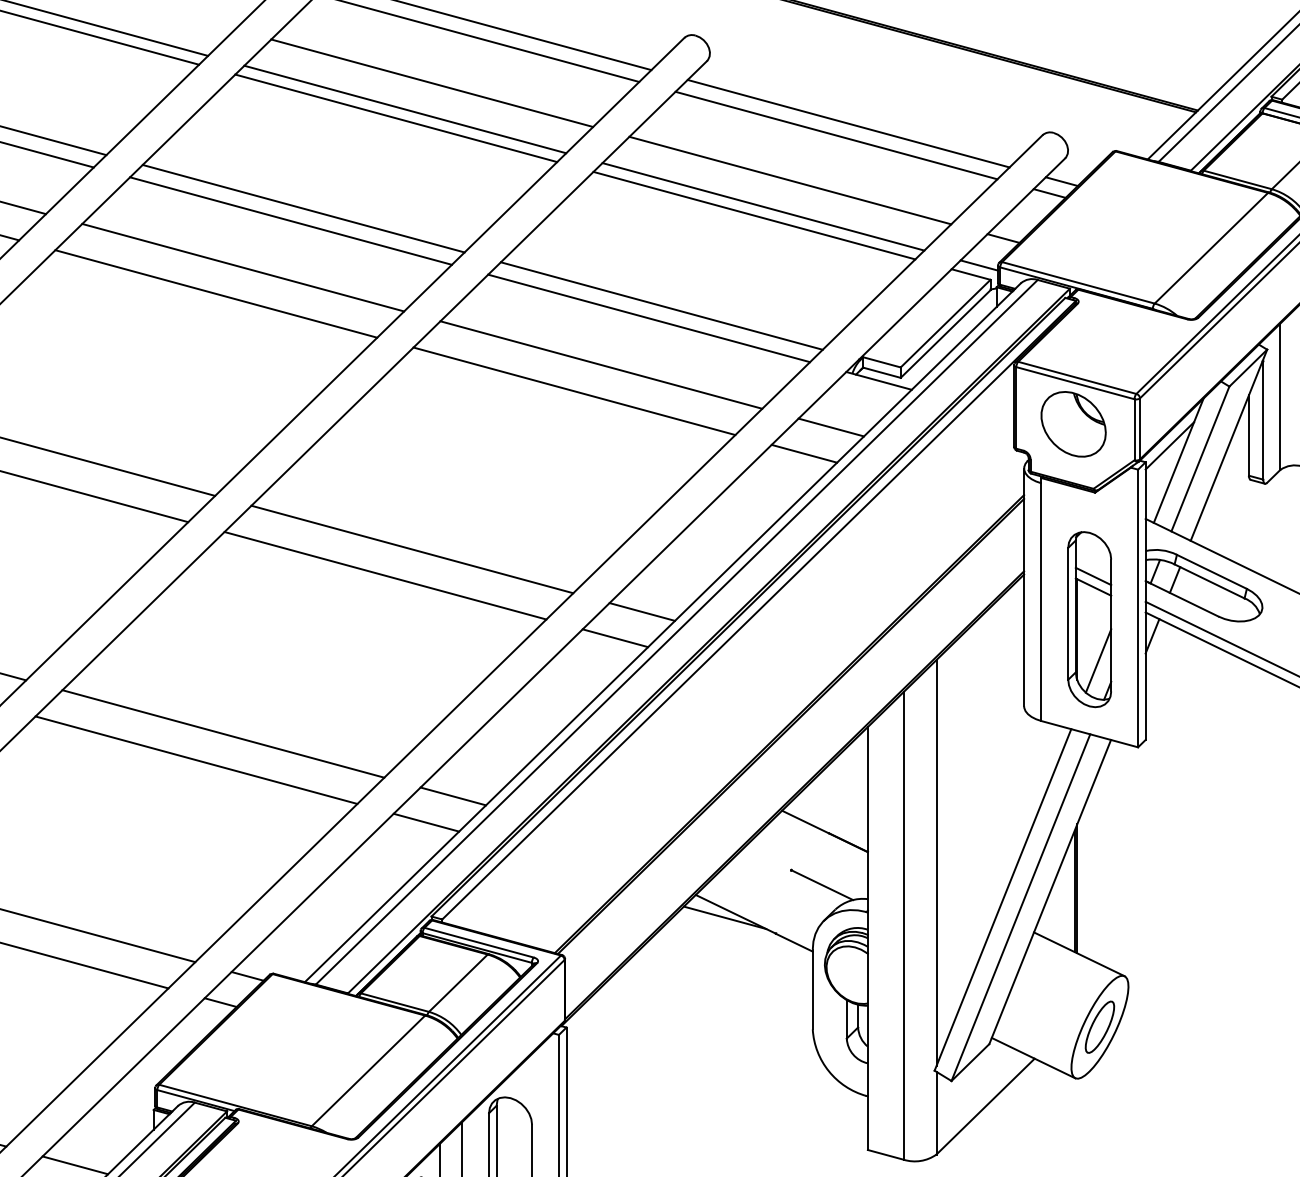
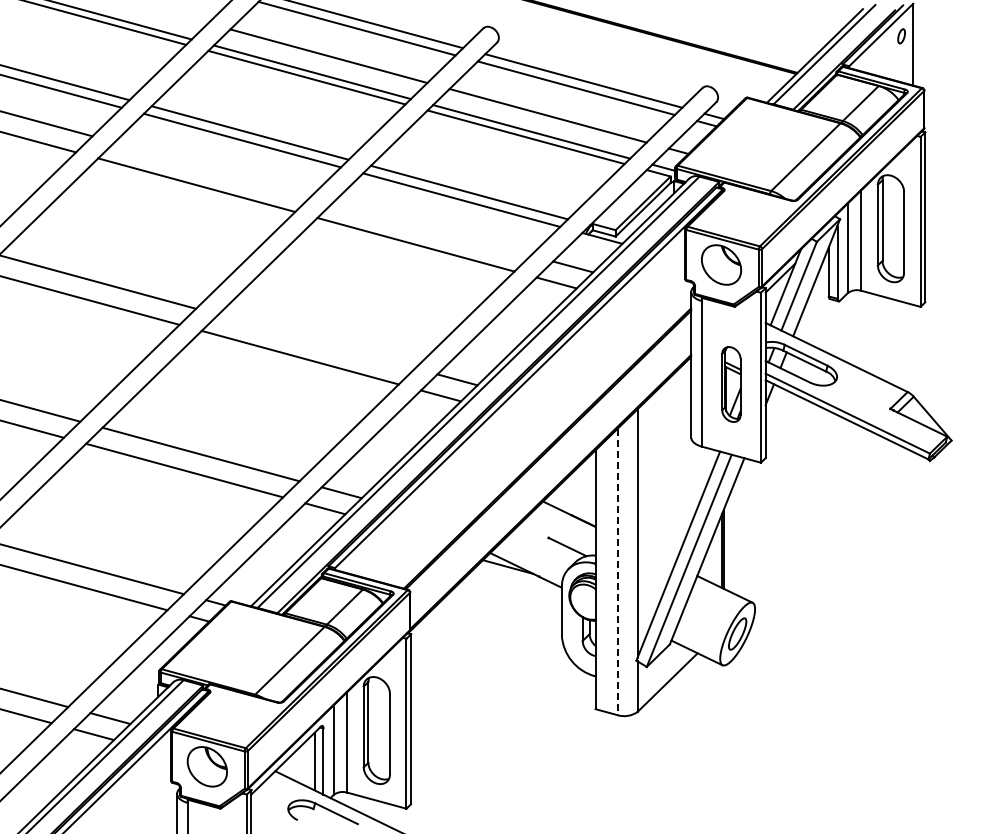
line: (242, 266) -> (212, 168), removed
line: (599, 364) -> (431, 228), removed
line: (411, 549) -> (316, 341), removed
part: (1089, 619) -> (731, 384), size x0.7
line: (903, 926) -> (617, 572), solid -> dashed

